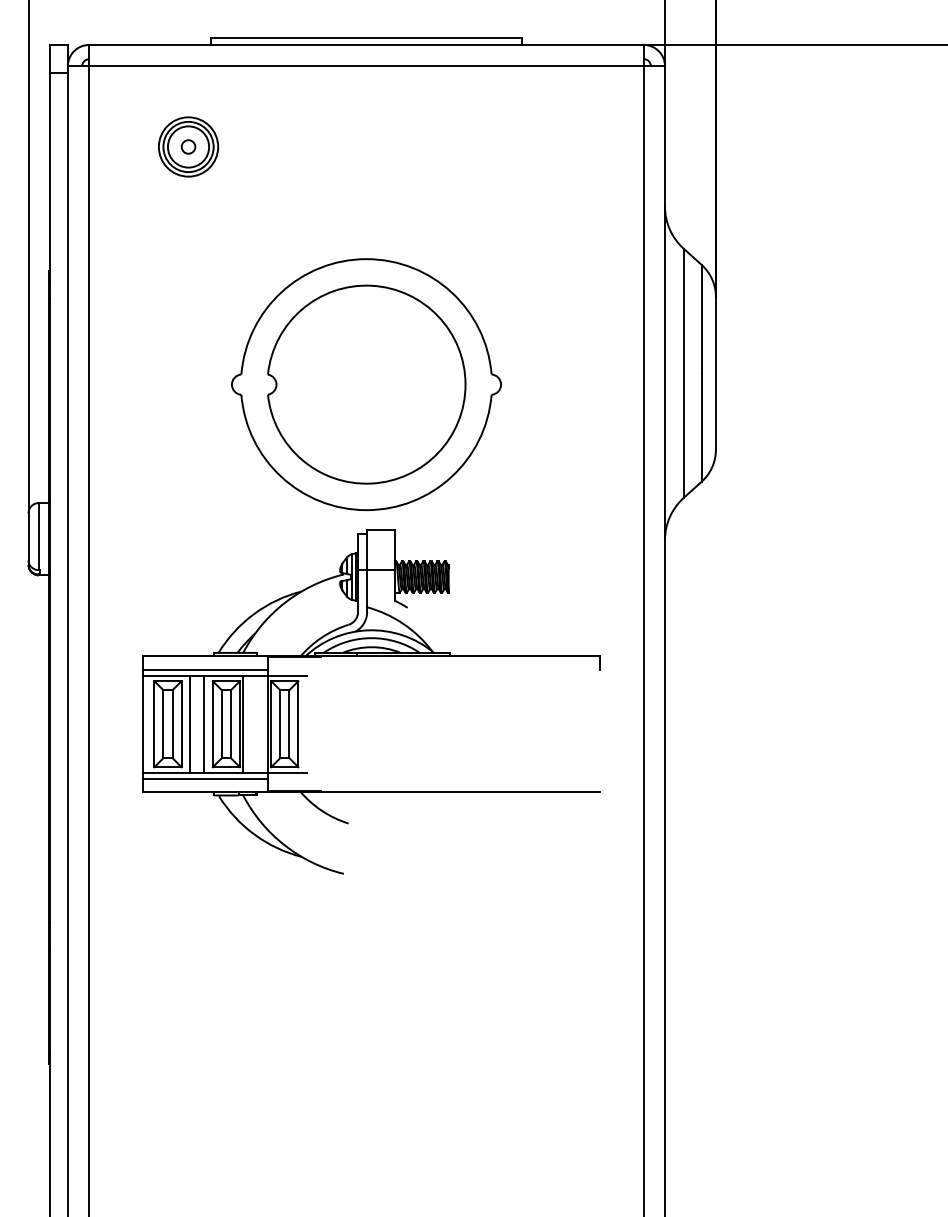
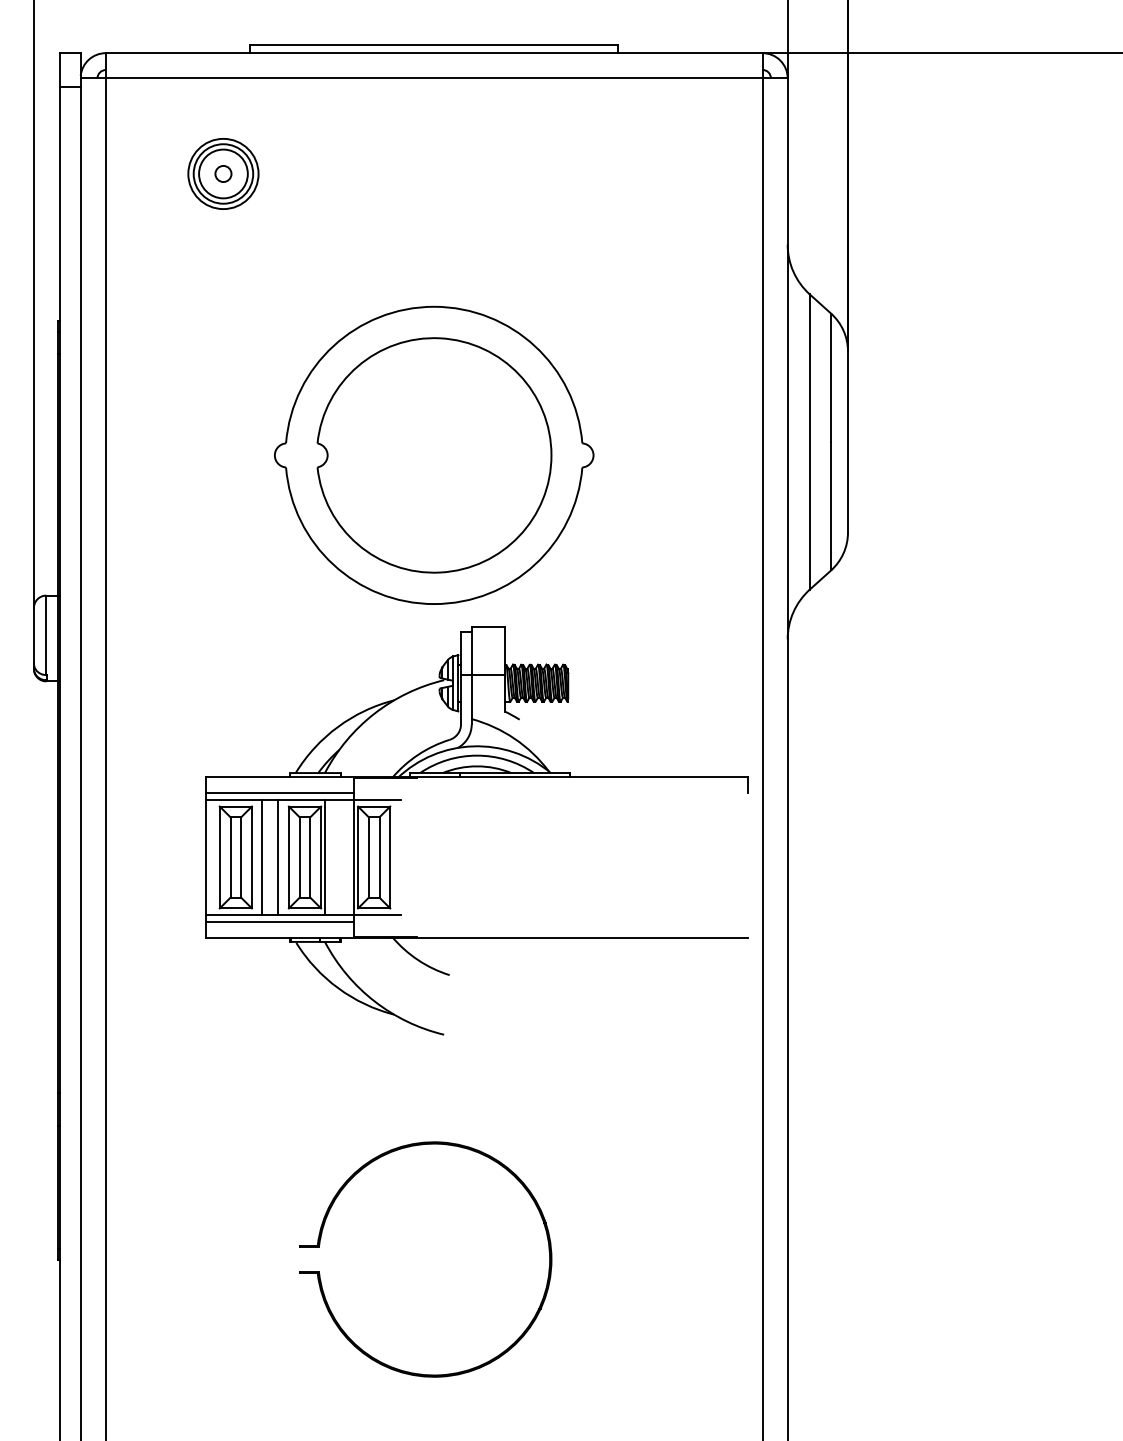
part: (371, 656) -> (476, 777), moved
part: (271, 1046) -> (321, 1239), added

